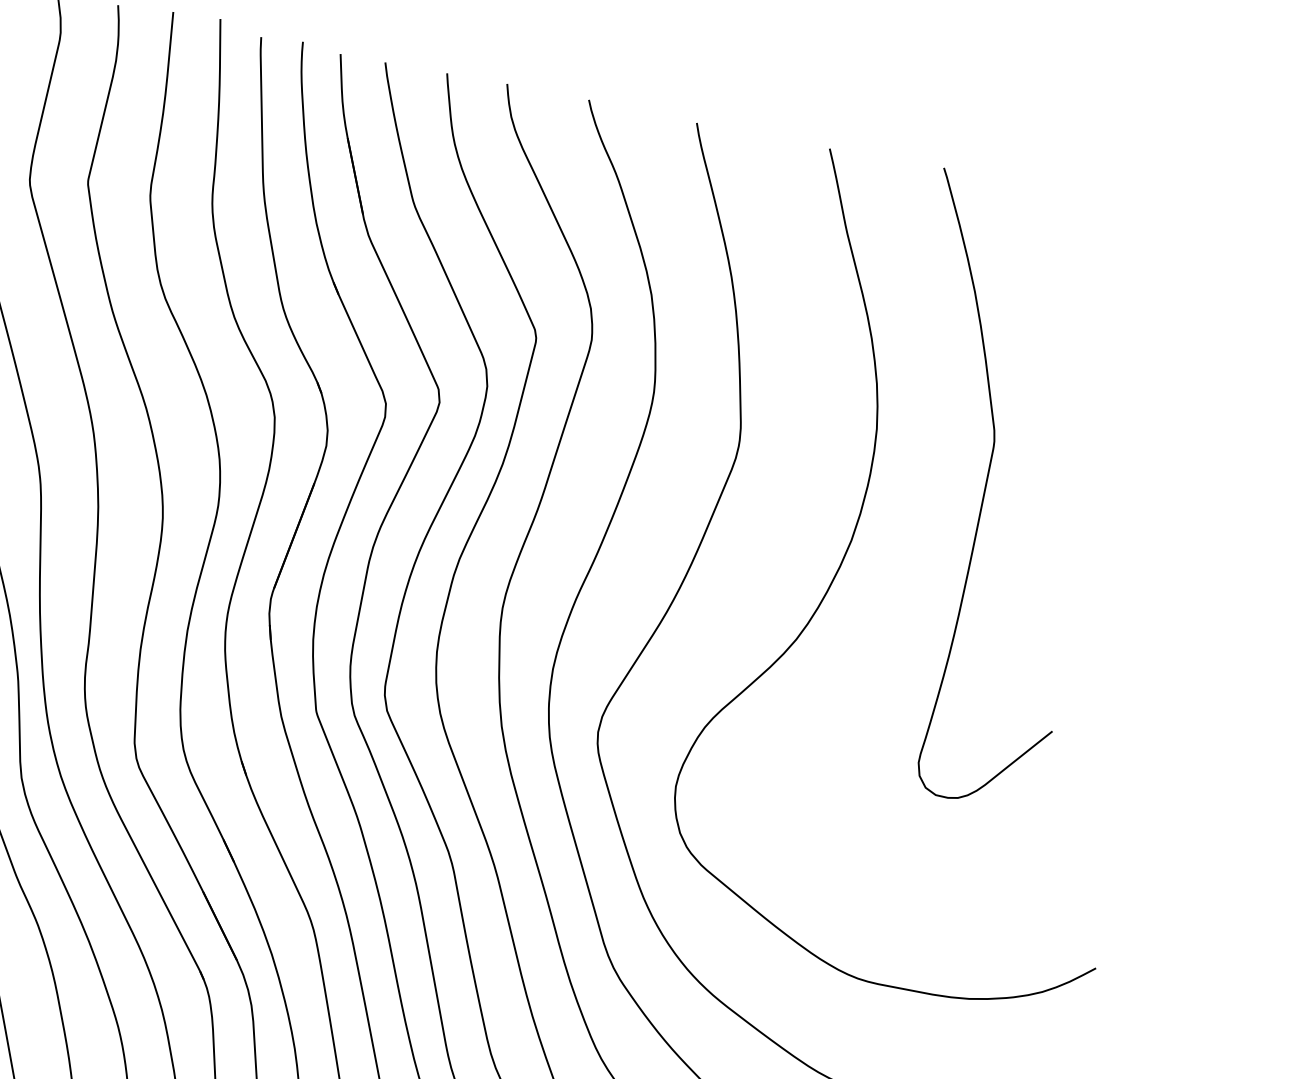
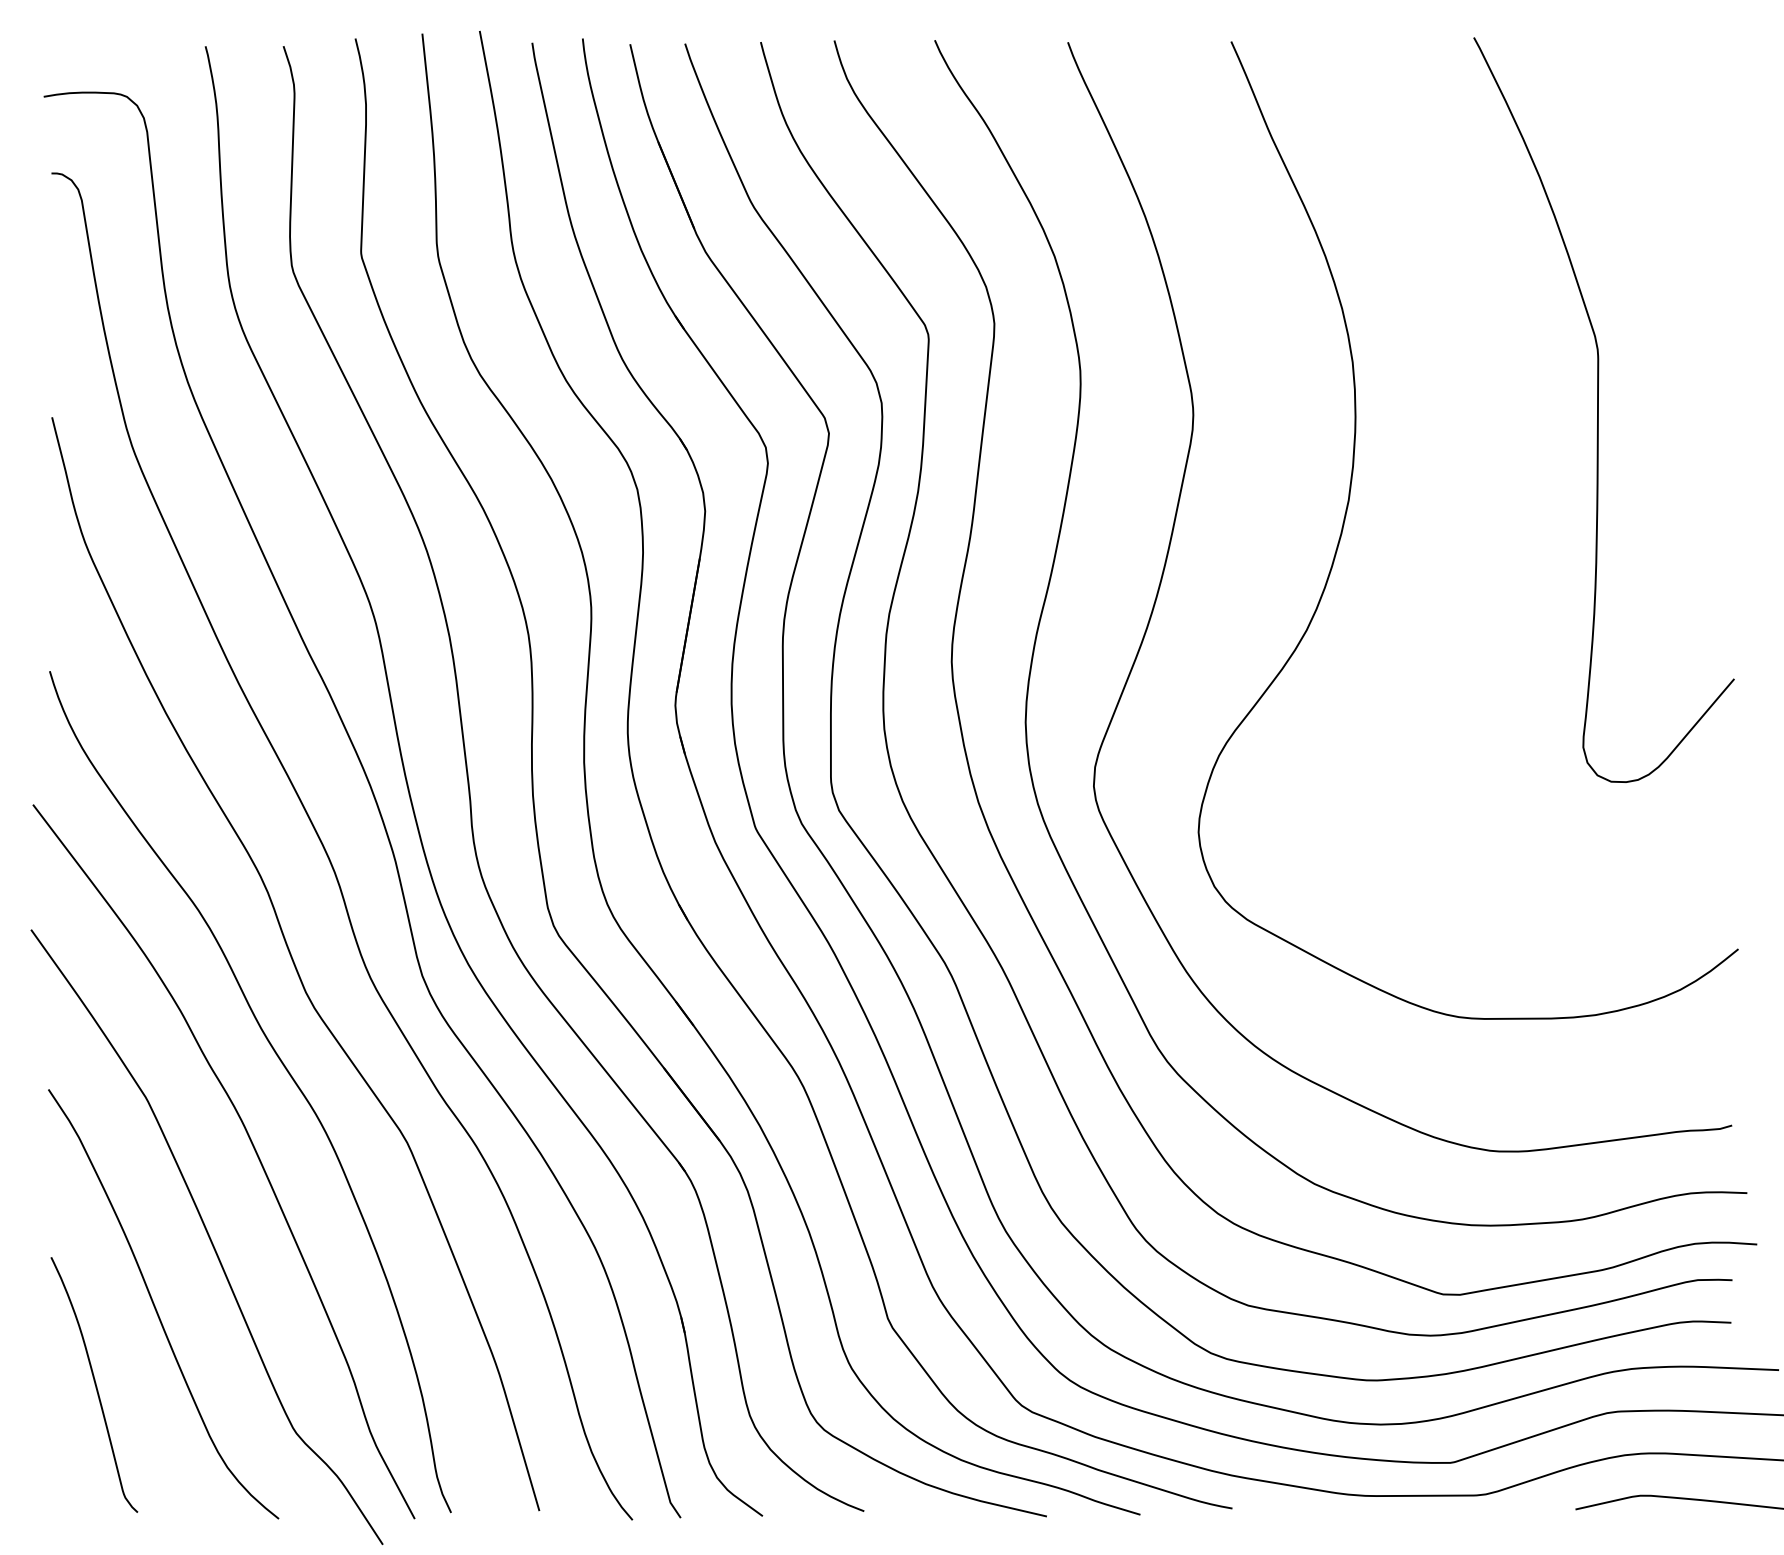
curve: (985, 490) -> (1598, 409), moved

